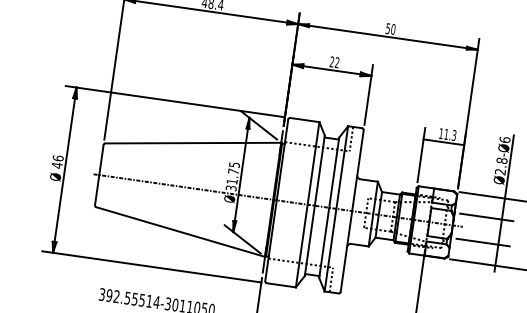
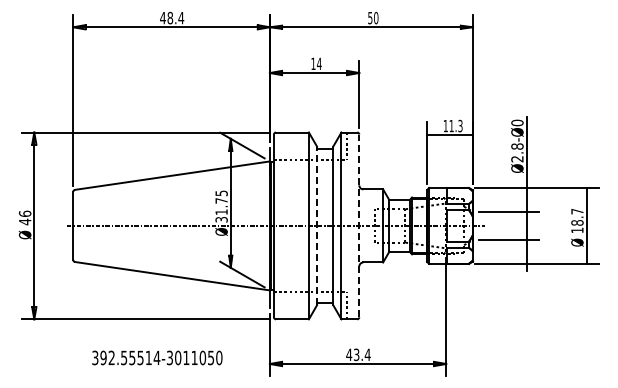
text: (334, 62) -> (316, 63), 22 -> 14
text: (505, 139) -> (517, 122), Ø2.8-Ø6 -> Ø2.8-Ø0
line: (315, 205) -> (317, 225), solid -> dashed
line: (352, 210) -> (359, 225), solid -> dashed

